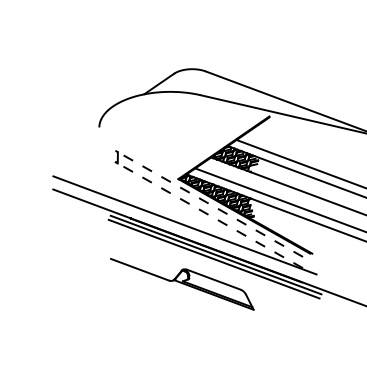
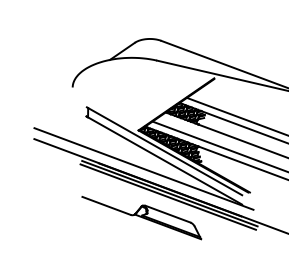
line: (210, 204) -> (165, 151), dashed -> solid
line: (209, 215) -> (164, 160), dashed -> solid

